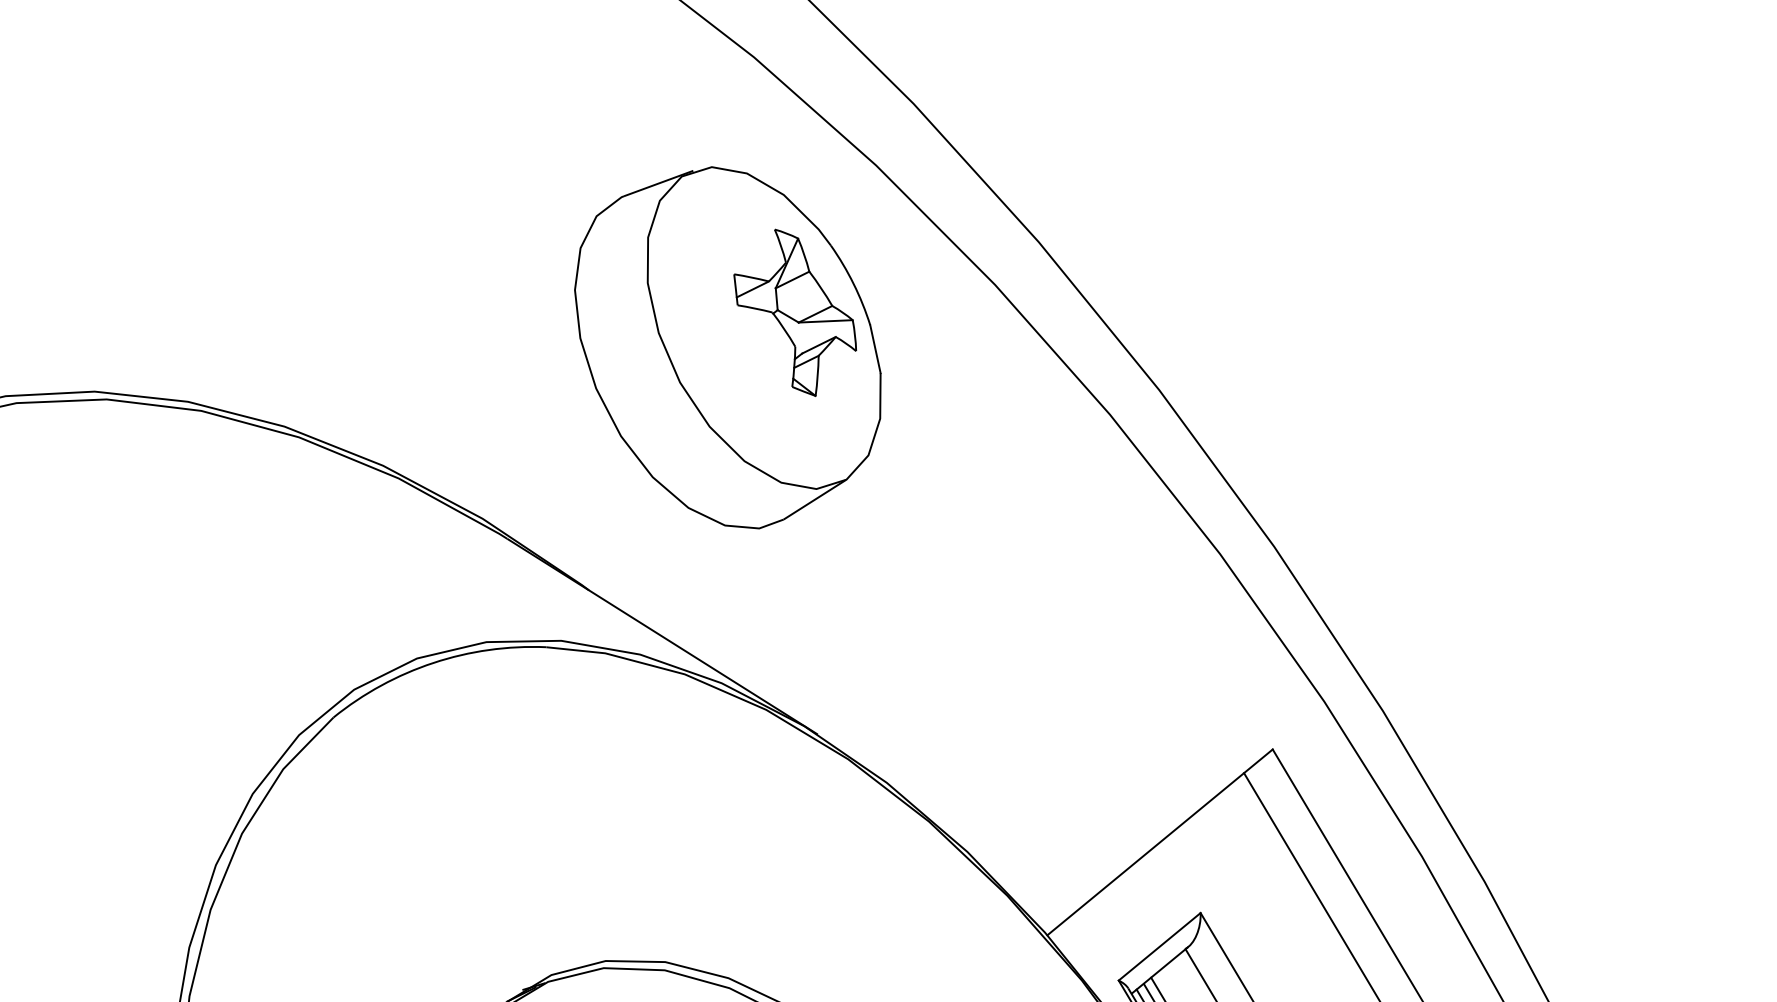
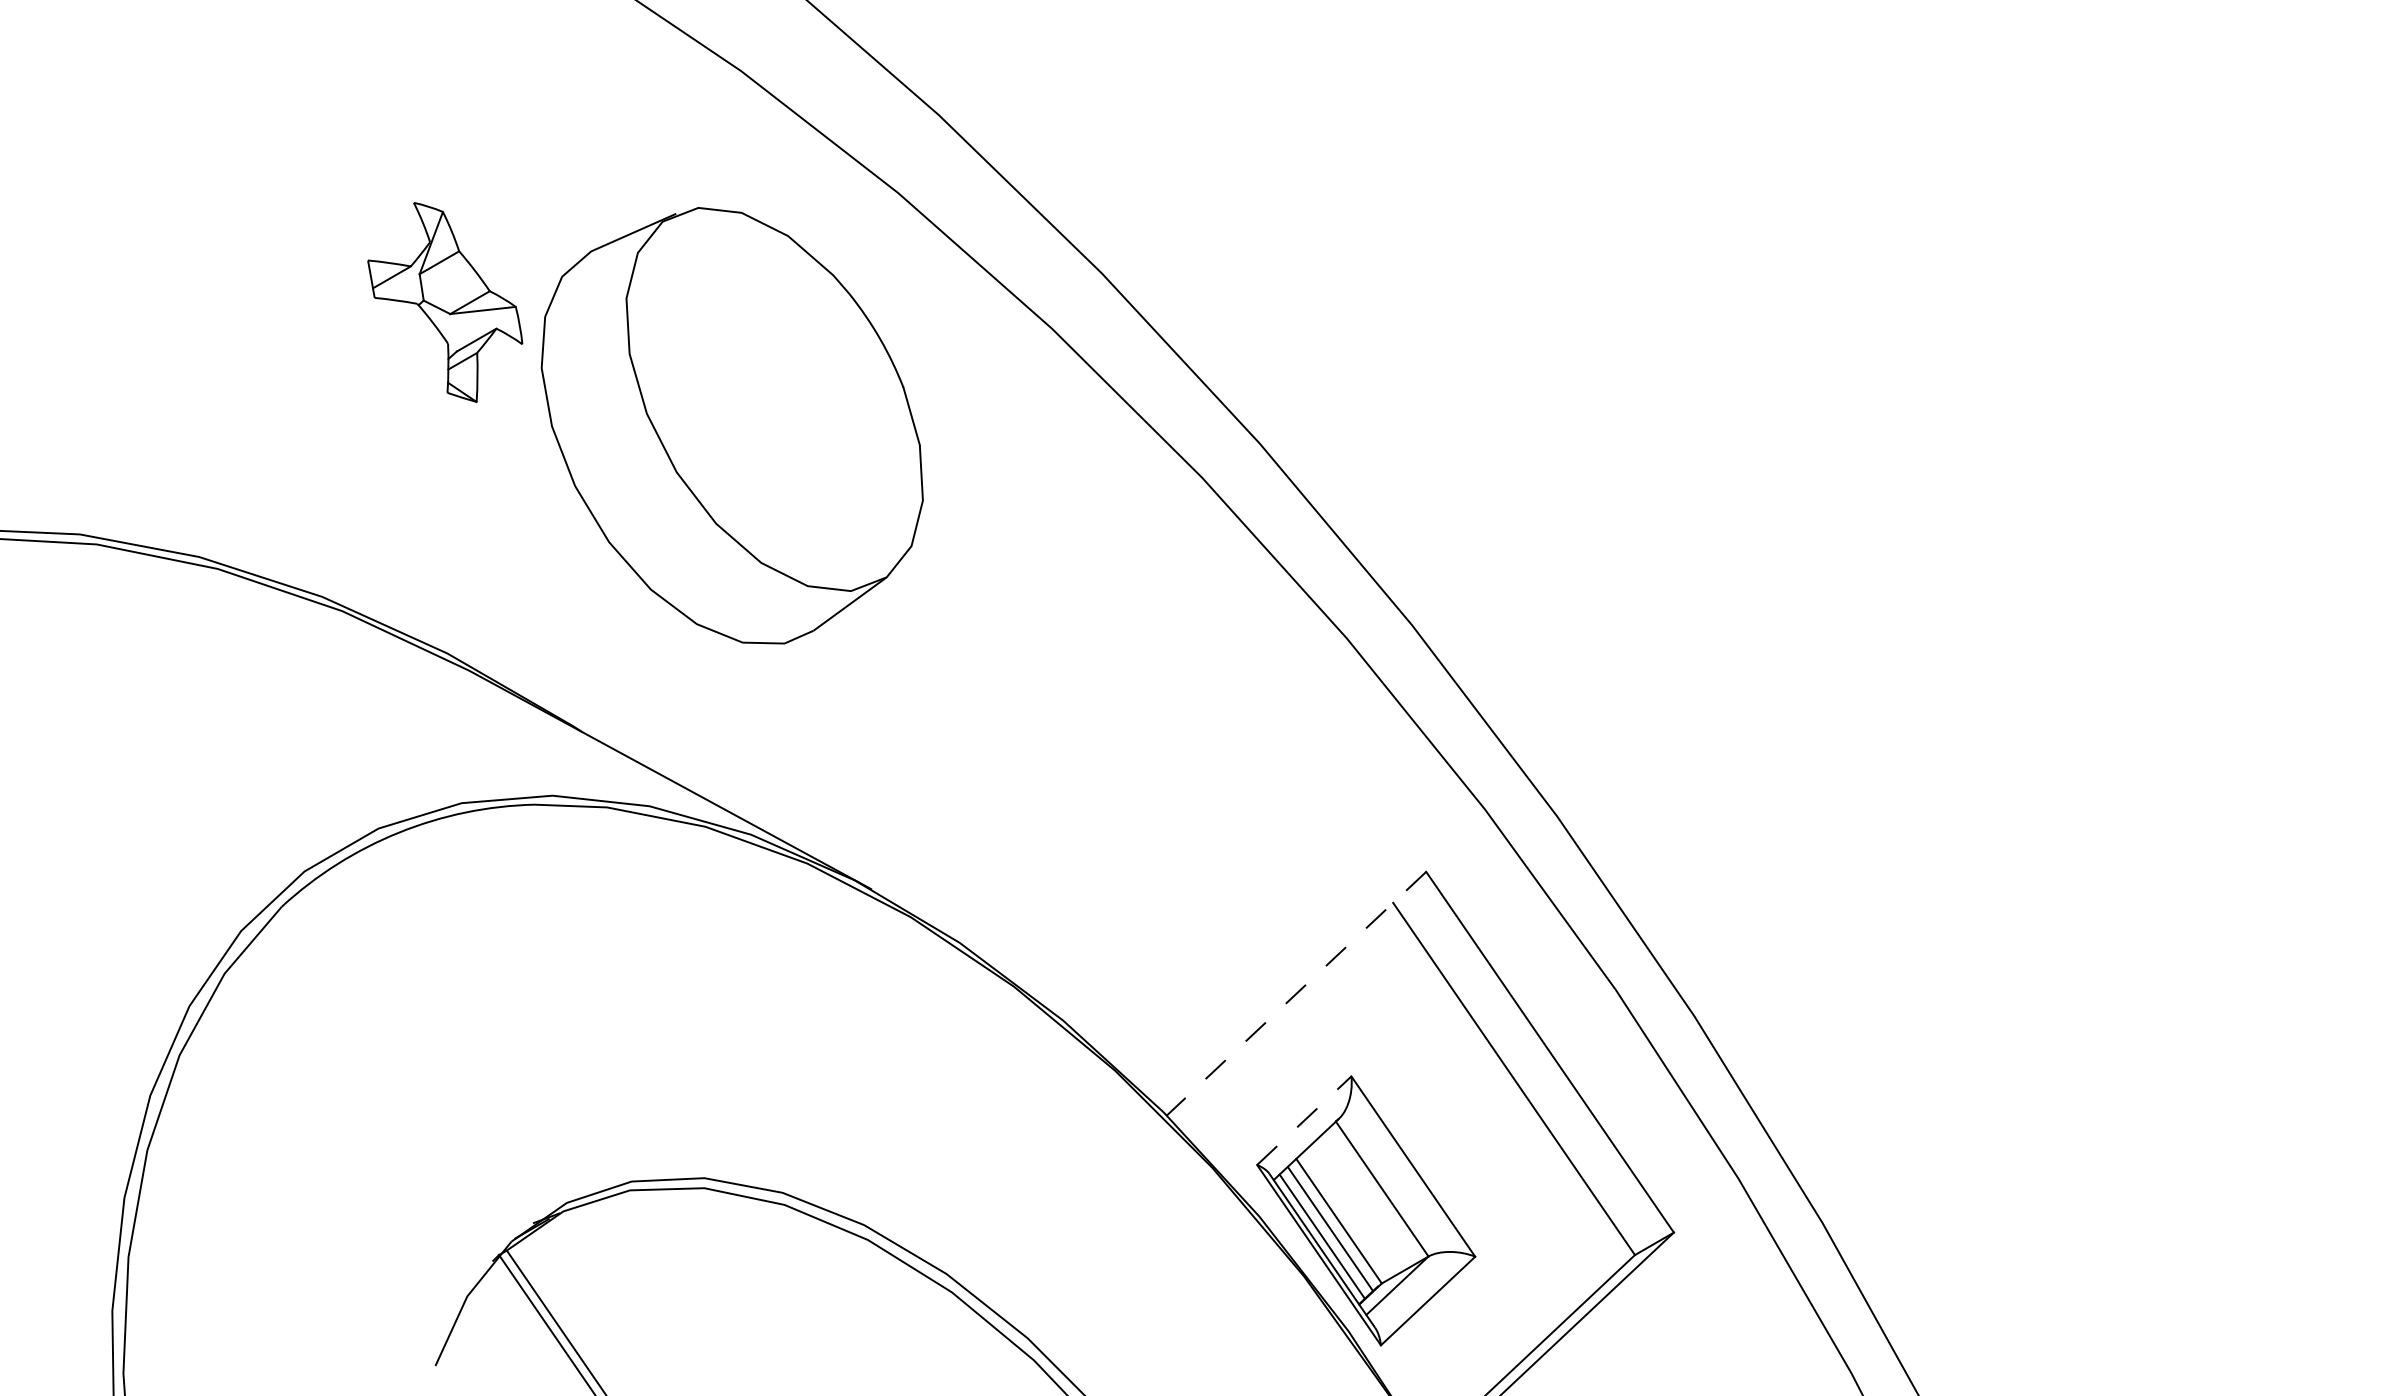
part: (795, 312) -> (445, 302), moved
line: (1160, 842) -> (1296, 993), solid -> dashed
line: (1159, 946) -> (1304, 1120), solid -> dashed

